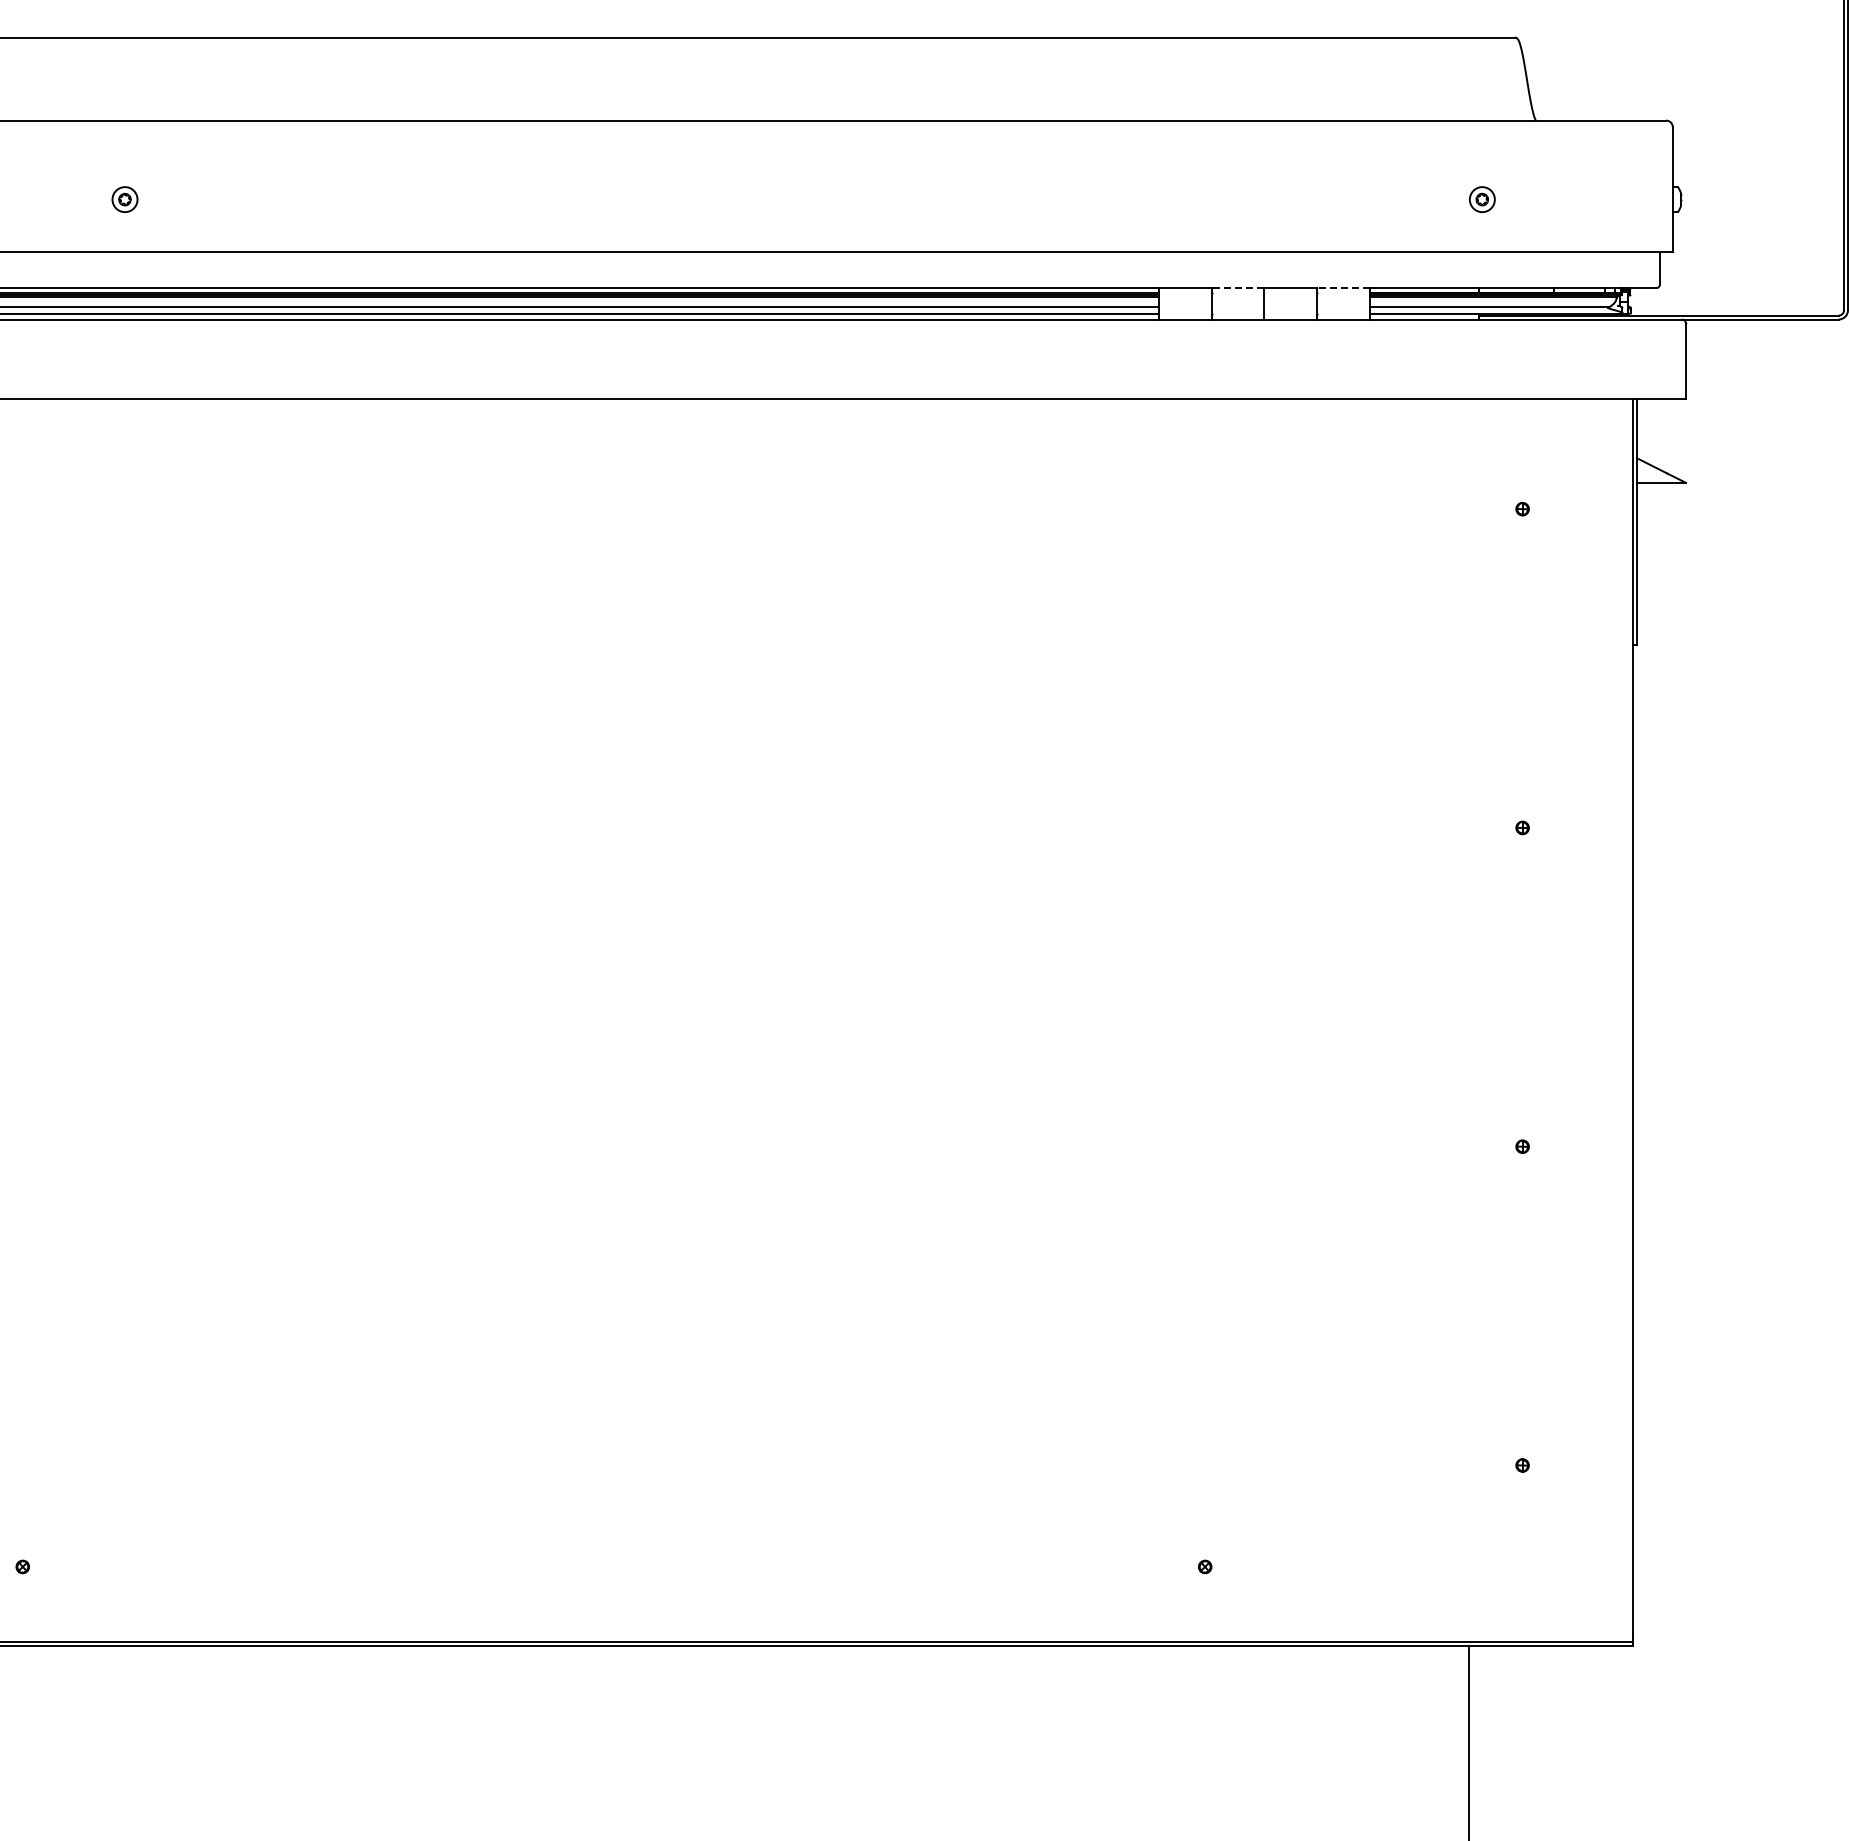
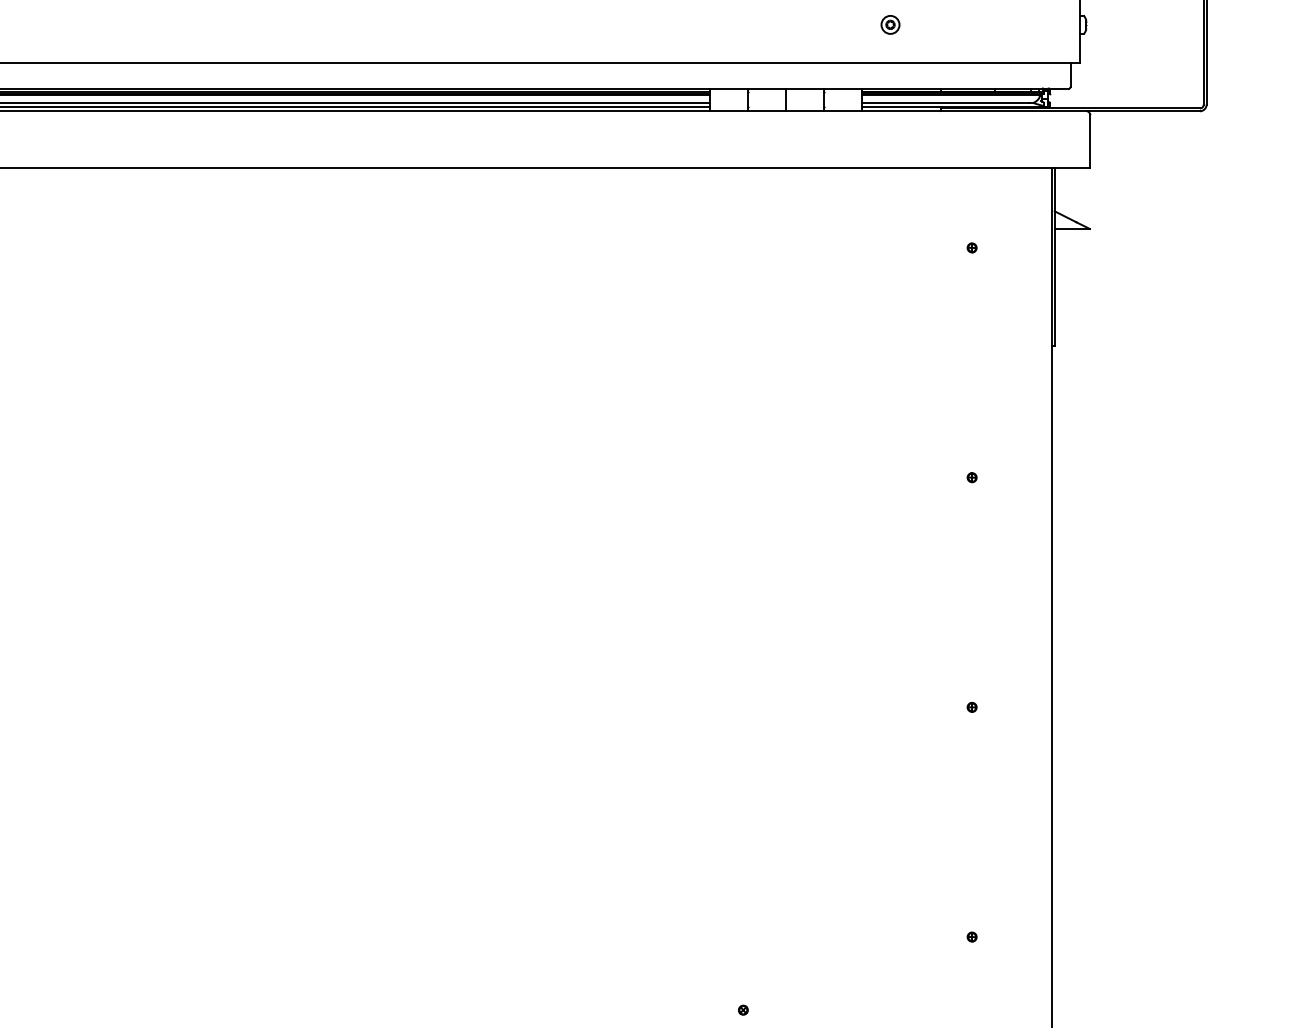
part: (1482, 199) -> (890, 24), moved
line: (1237, 287) -> (766, 88), dashed -> solid
line: (1342, 287) -> (842, 88), dashed -> solid

